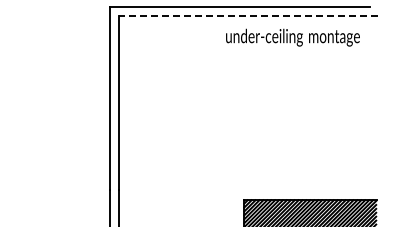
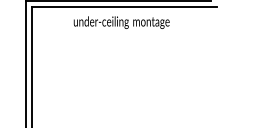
line: (248, 15) -> (124, 6), dashed -> solid
text: (292, 37) -> (121, 22), moved

